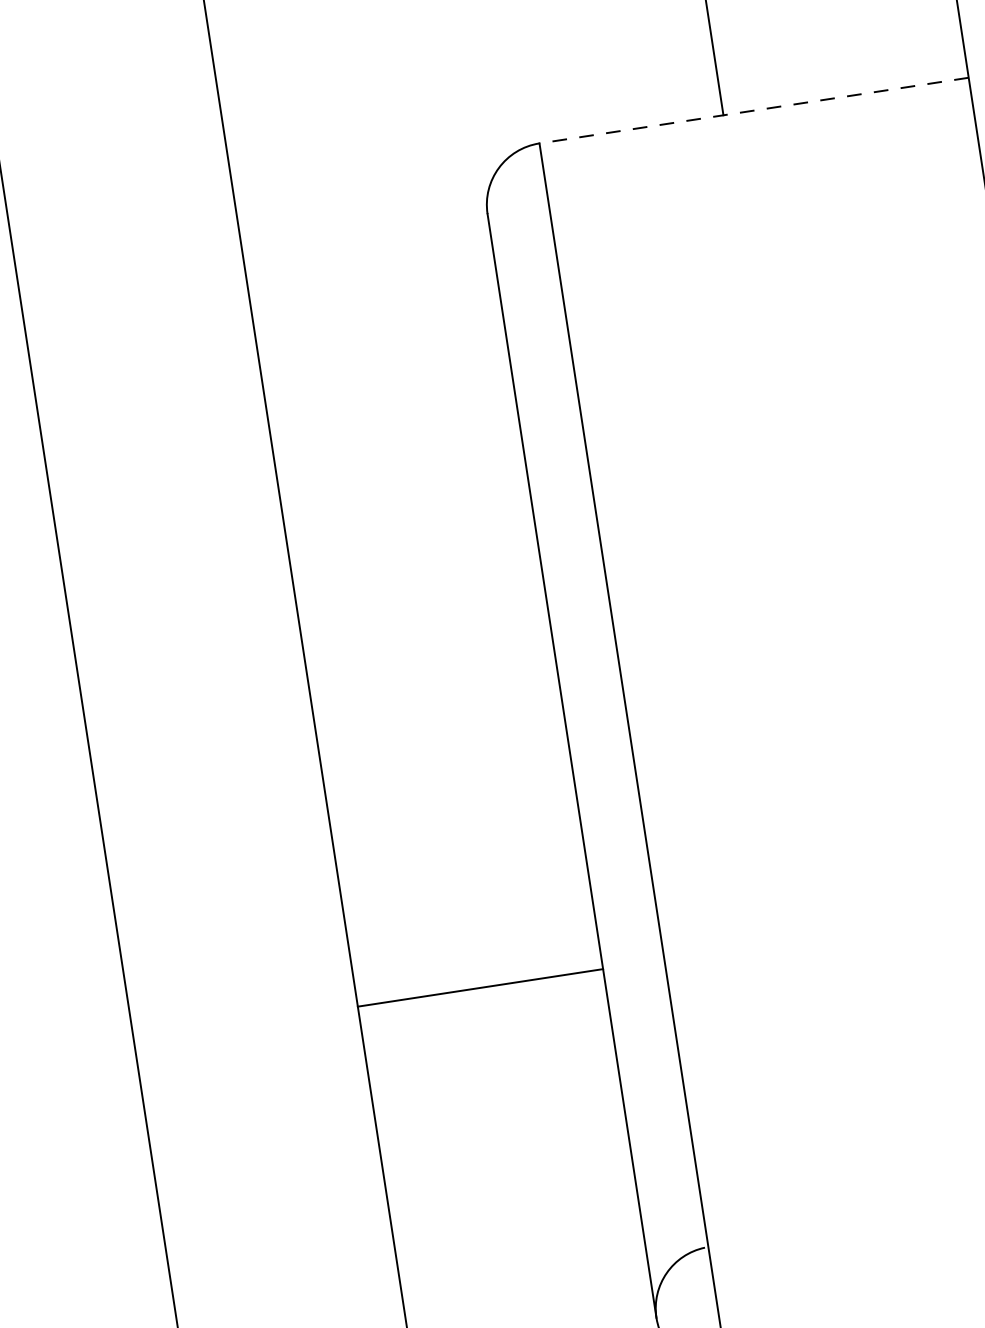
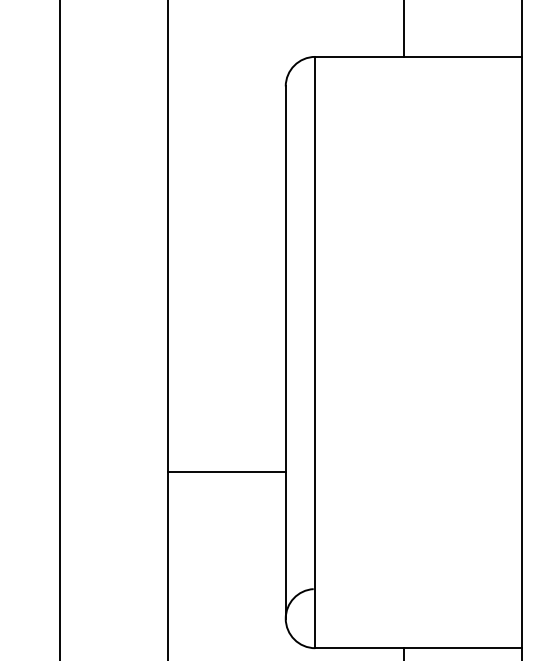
line: (753, 109) -> (418, 56), dashed -> solid
line: (480, 987) -> (226, 471), moved

